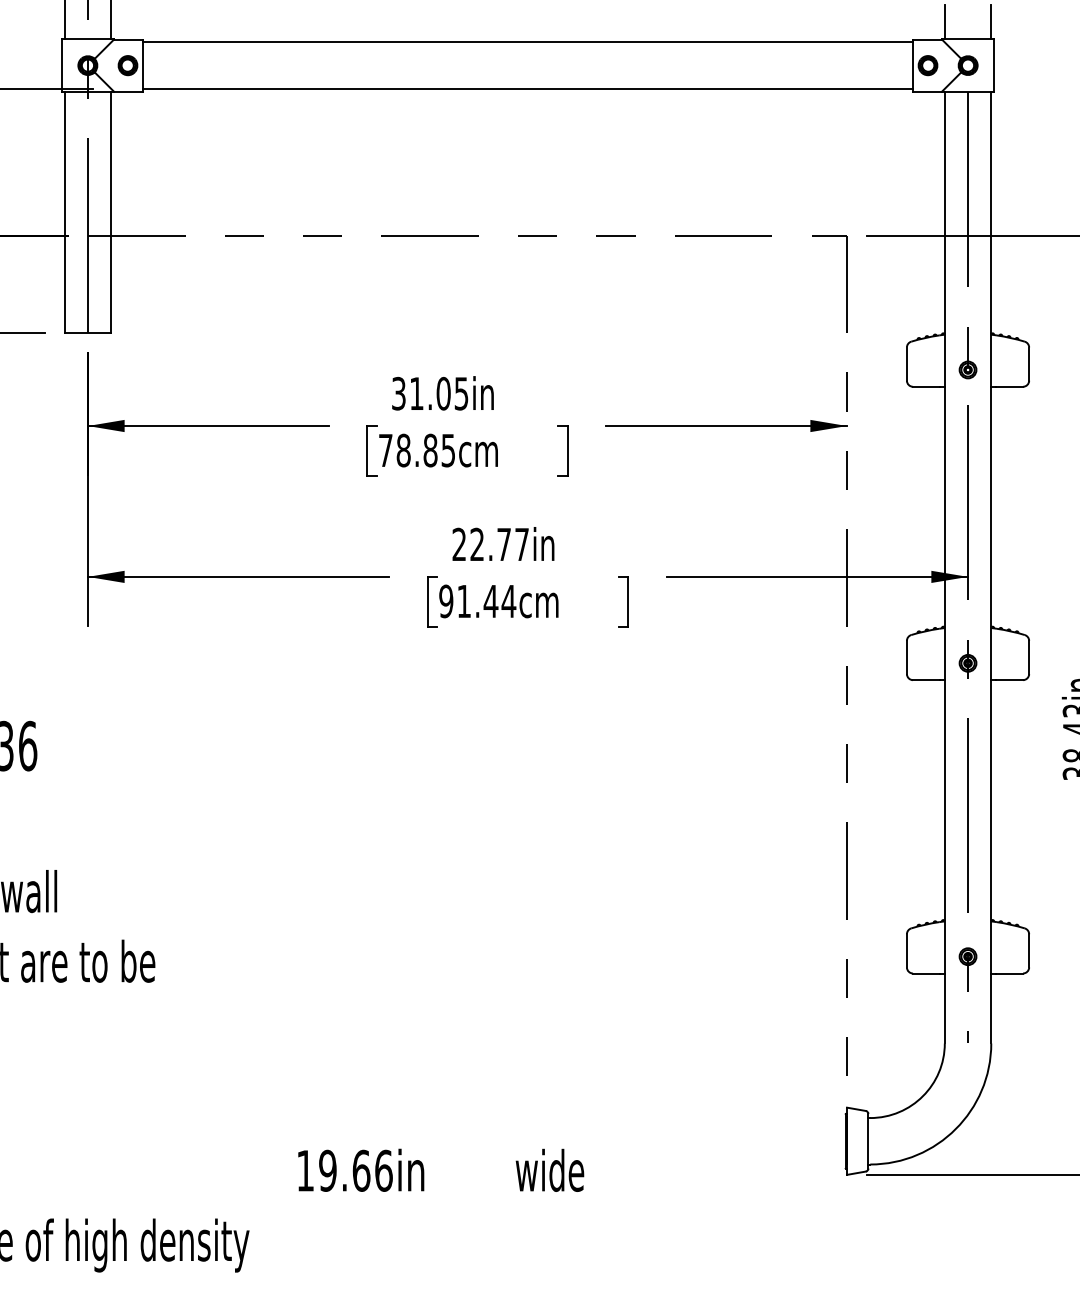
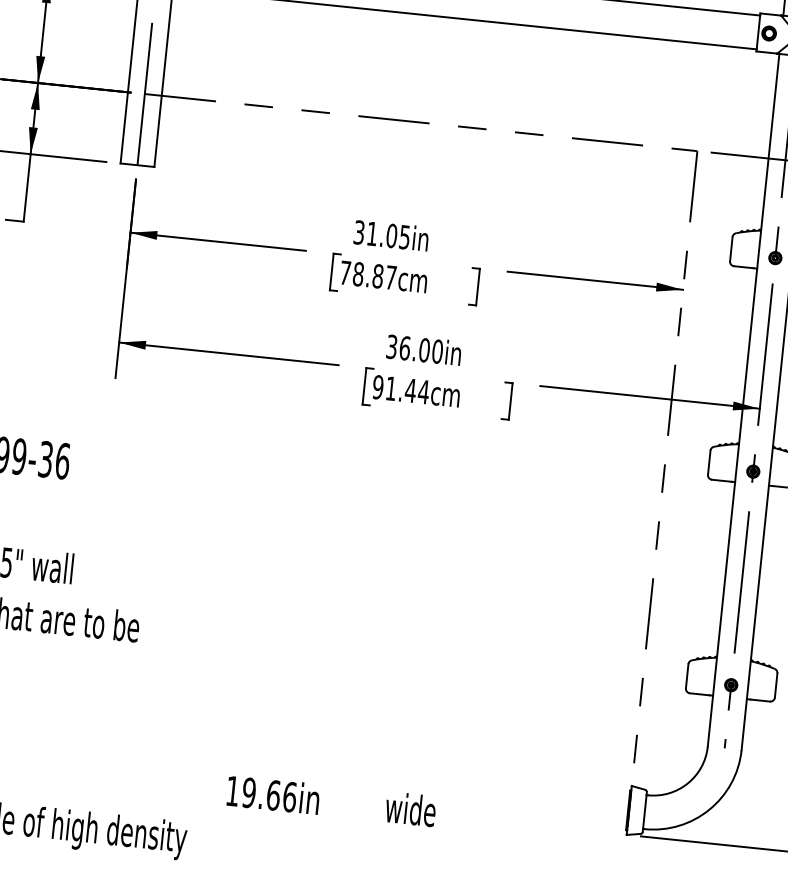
text: (448, 450) -> (391, 277), 78.85cm -> 78.87cm
text: (490, 544) -> (414, 349), 22.77in -> 36.00in

